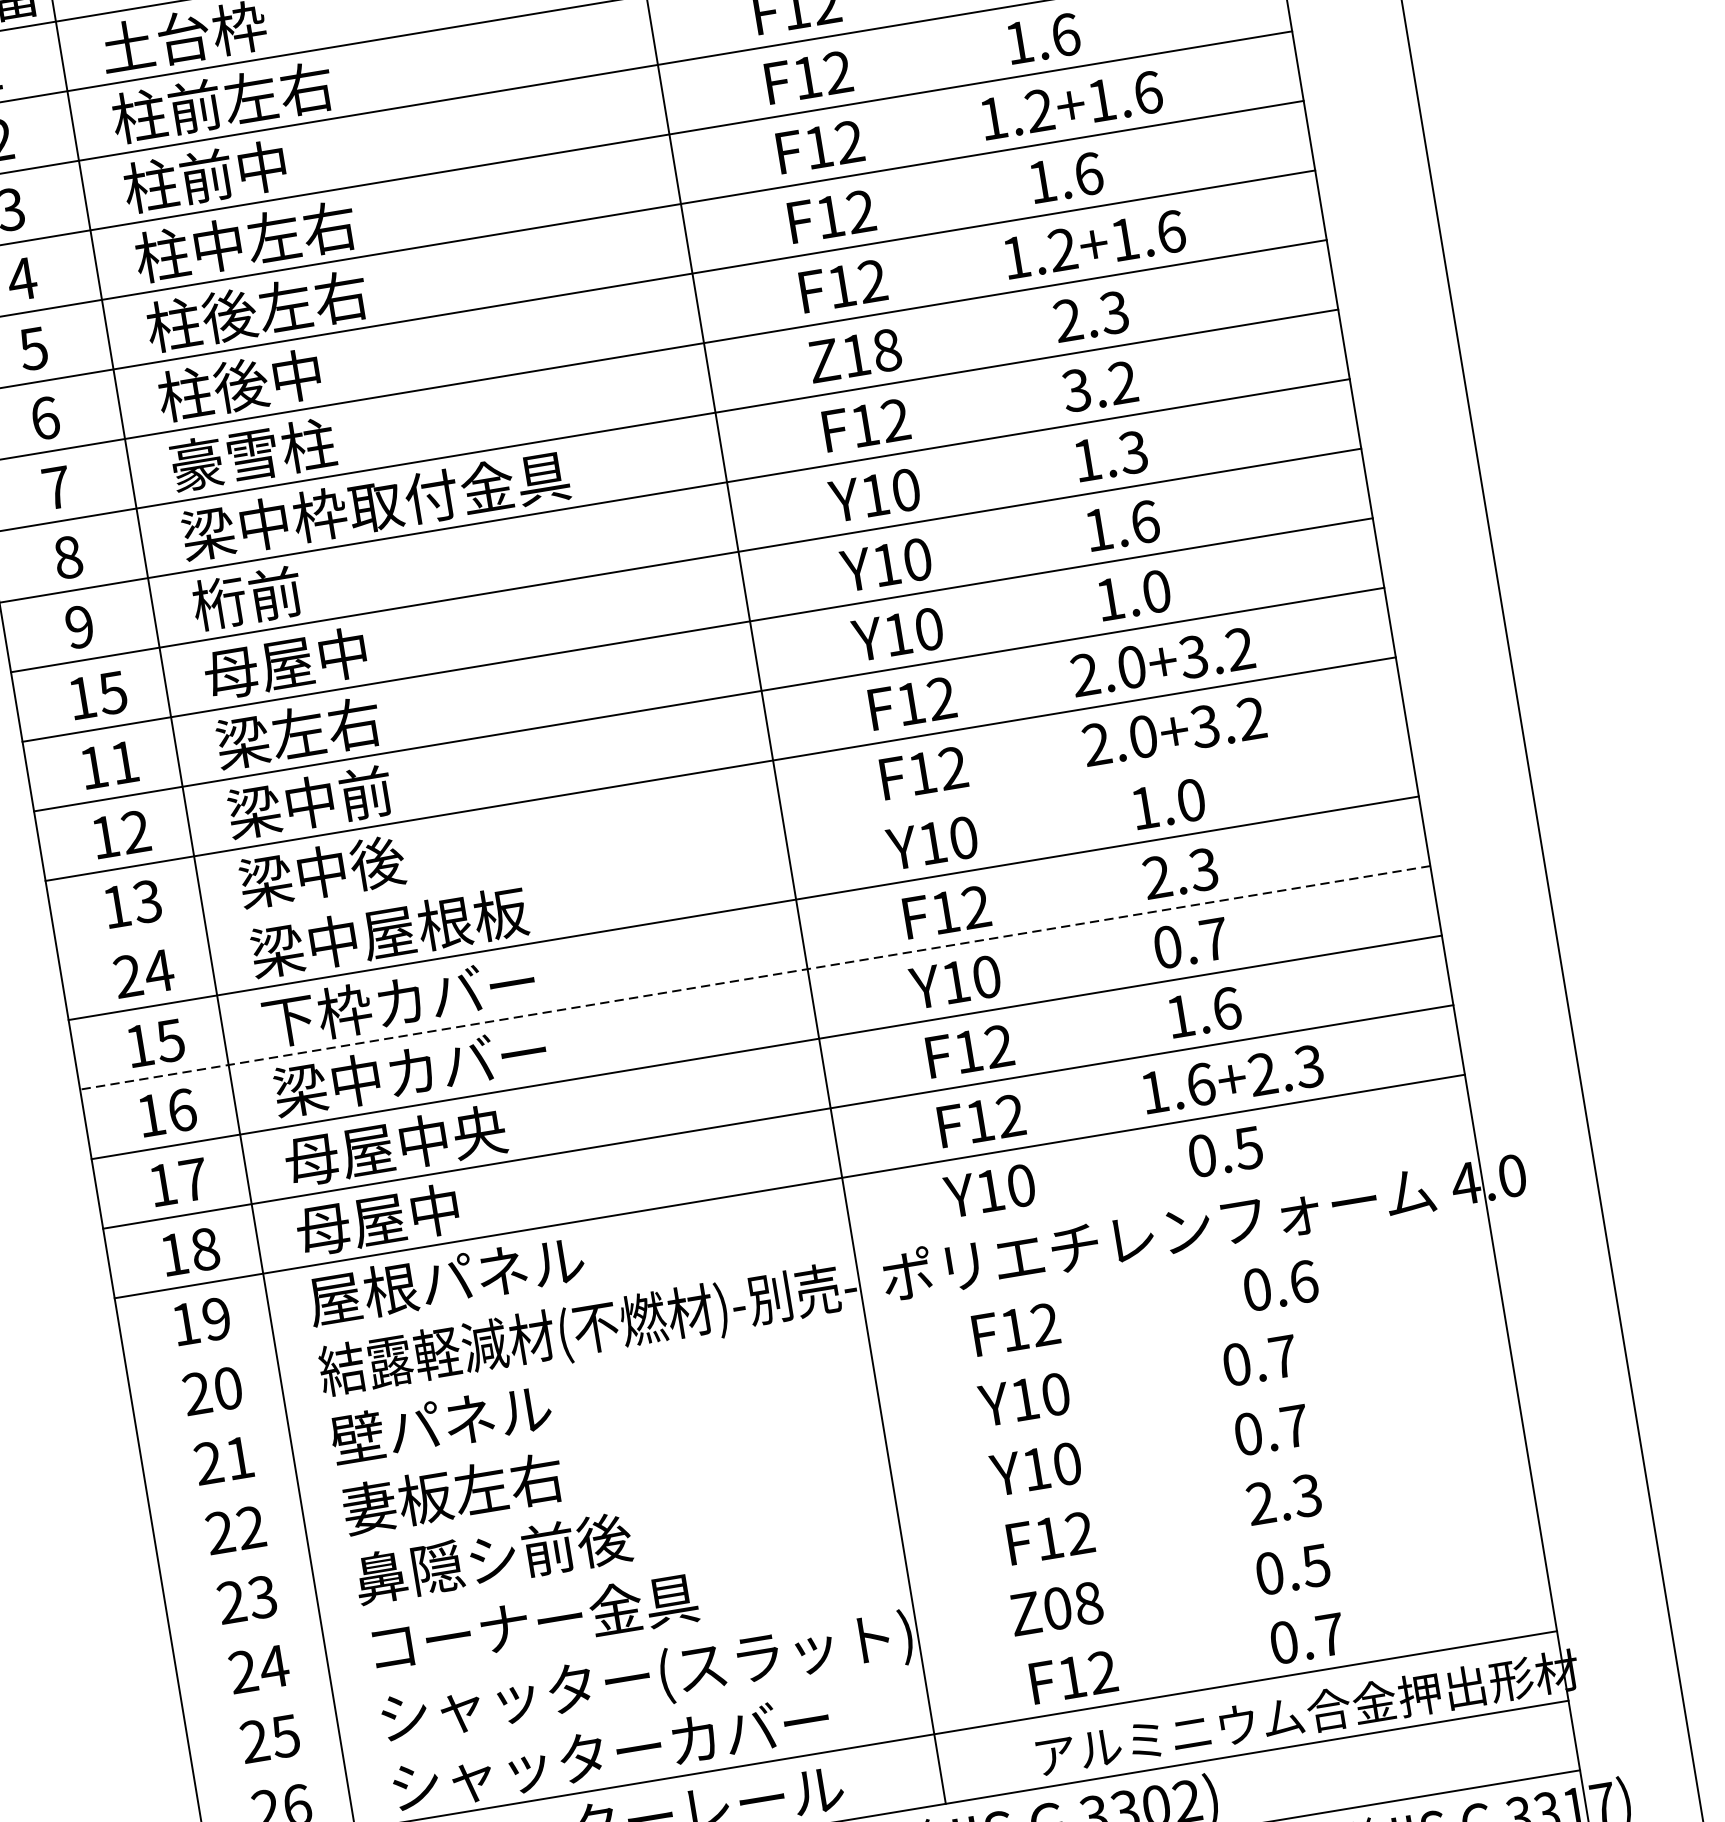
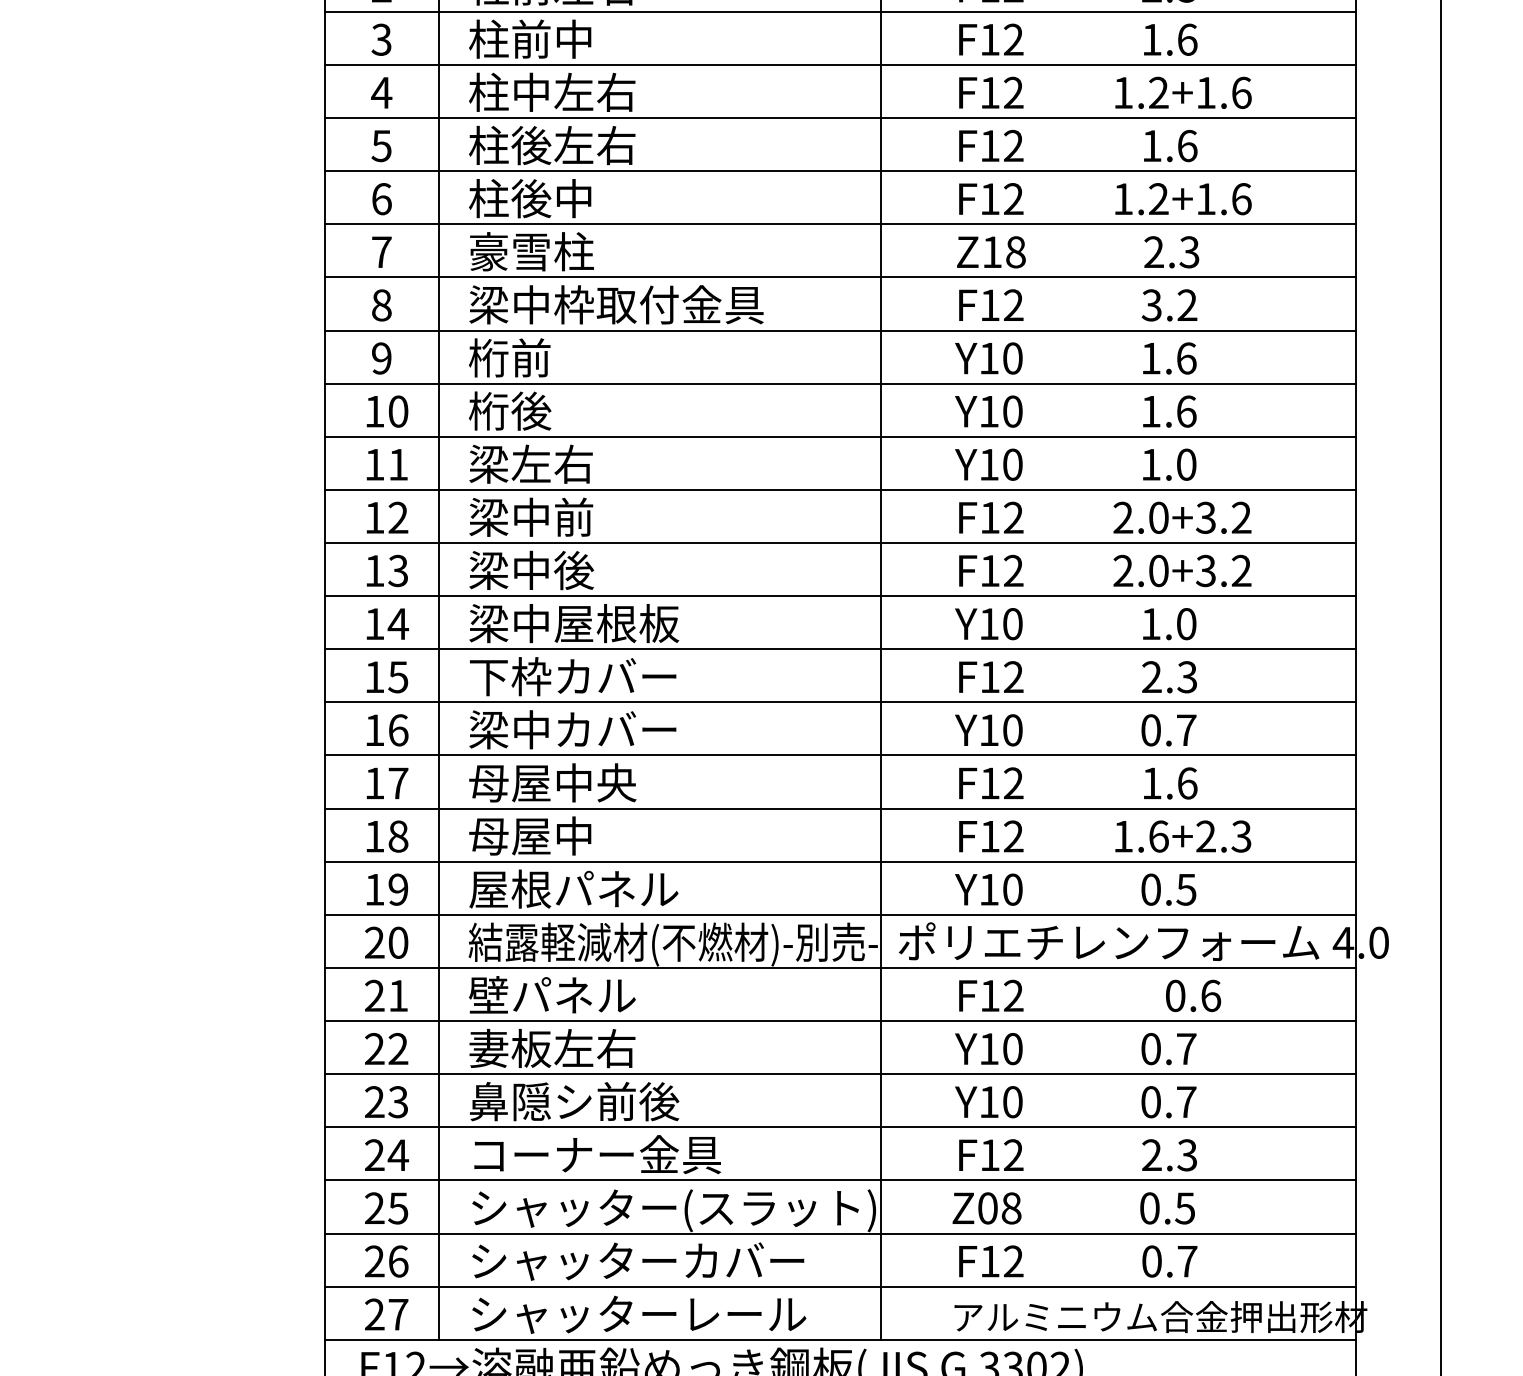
text: (1133, 452) -> (1186, 358), 1.3 -> 1.6
text: (284, 663) -> (529, 410), 母屋中 -> 桁後
text: (113, 692) -> (398, 411), 15 -> 10
line: (732, 839) -> (840, 596), added
text: (127, 975) -> (374, 623), 24 -> 14
line: (755, 978) -> (840, 702), dashed -> solid
line: (801, 1255) -> (840, 914), added
line: (812, 1325) -> (840, 967), added
line: (824, 1395) -> (840, 1021), added
line: (835, 1465) -> (840, 1074), added
line: (847, 1534) -> (840, 1127), added
line: (858, 1603) -> (840, 1180), added
line: (870, 1673) -> (840, 1233), added

